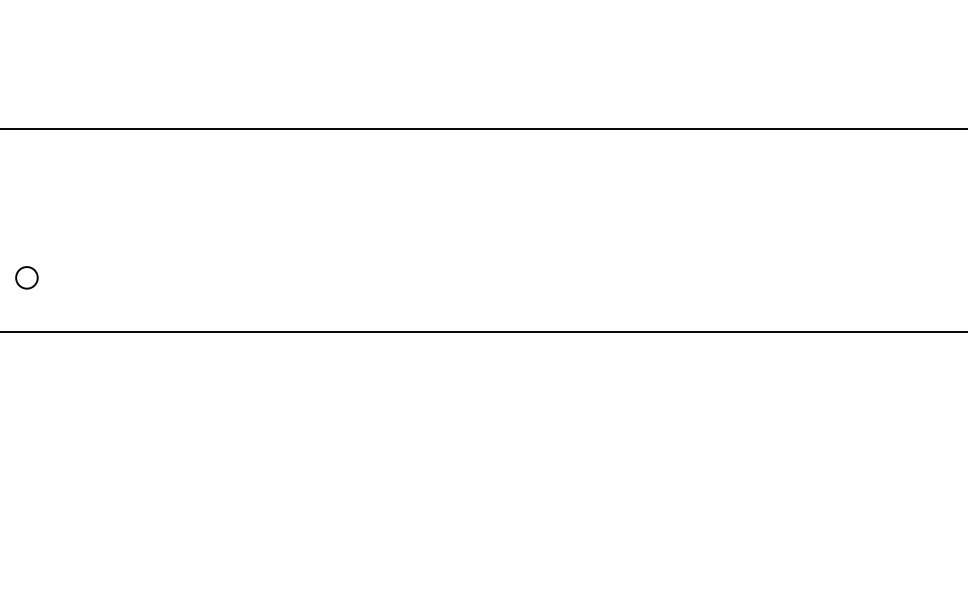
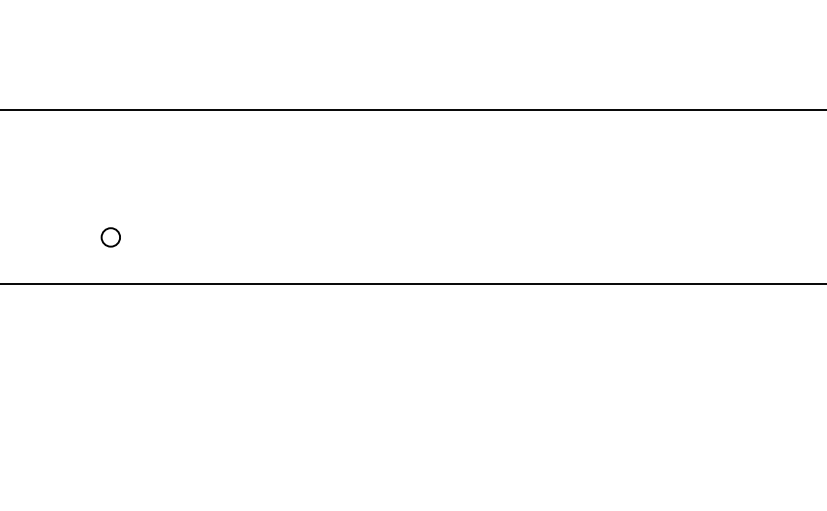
circle: (26, 277) -> (110, 237), moved

